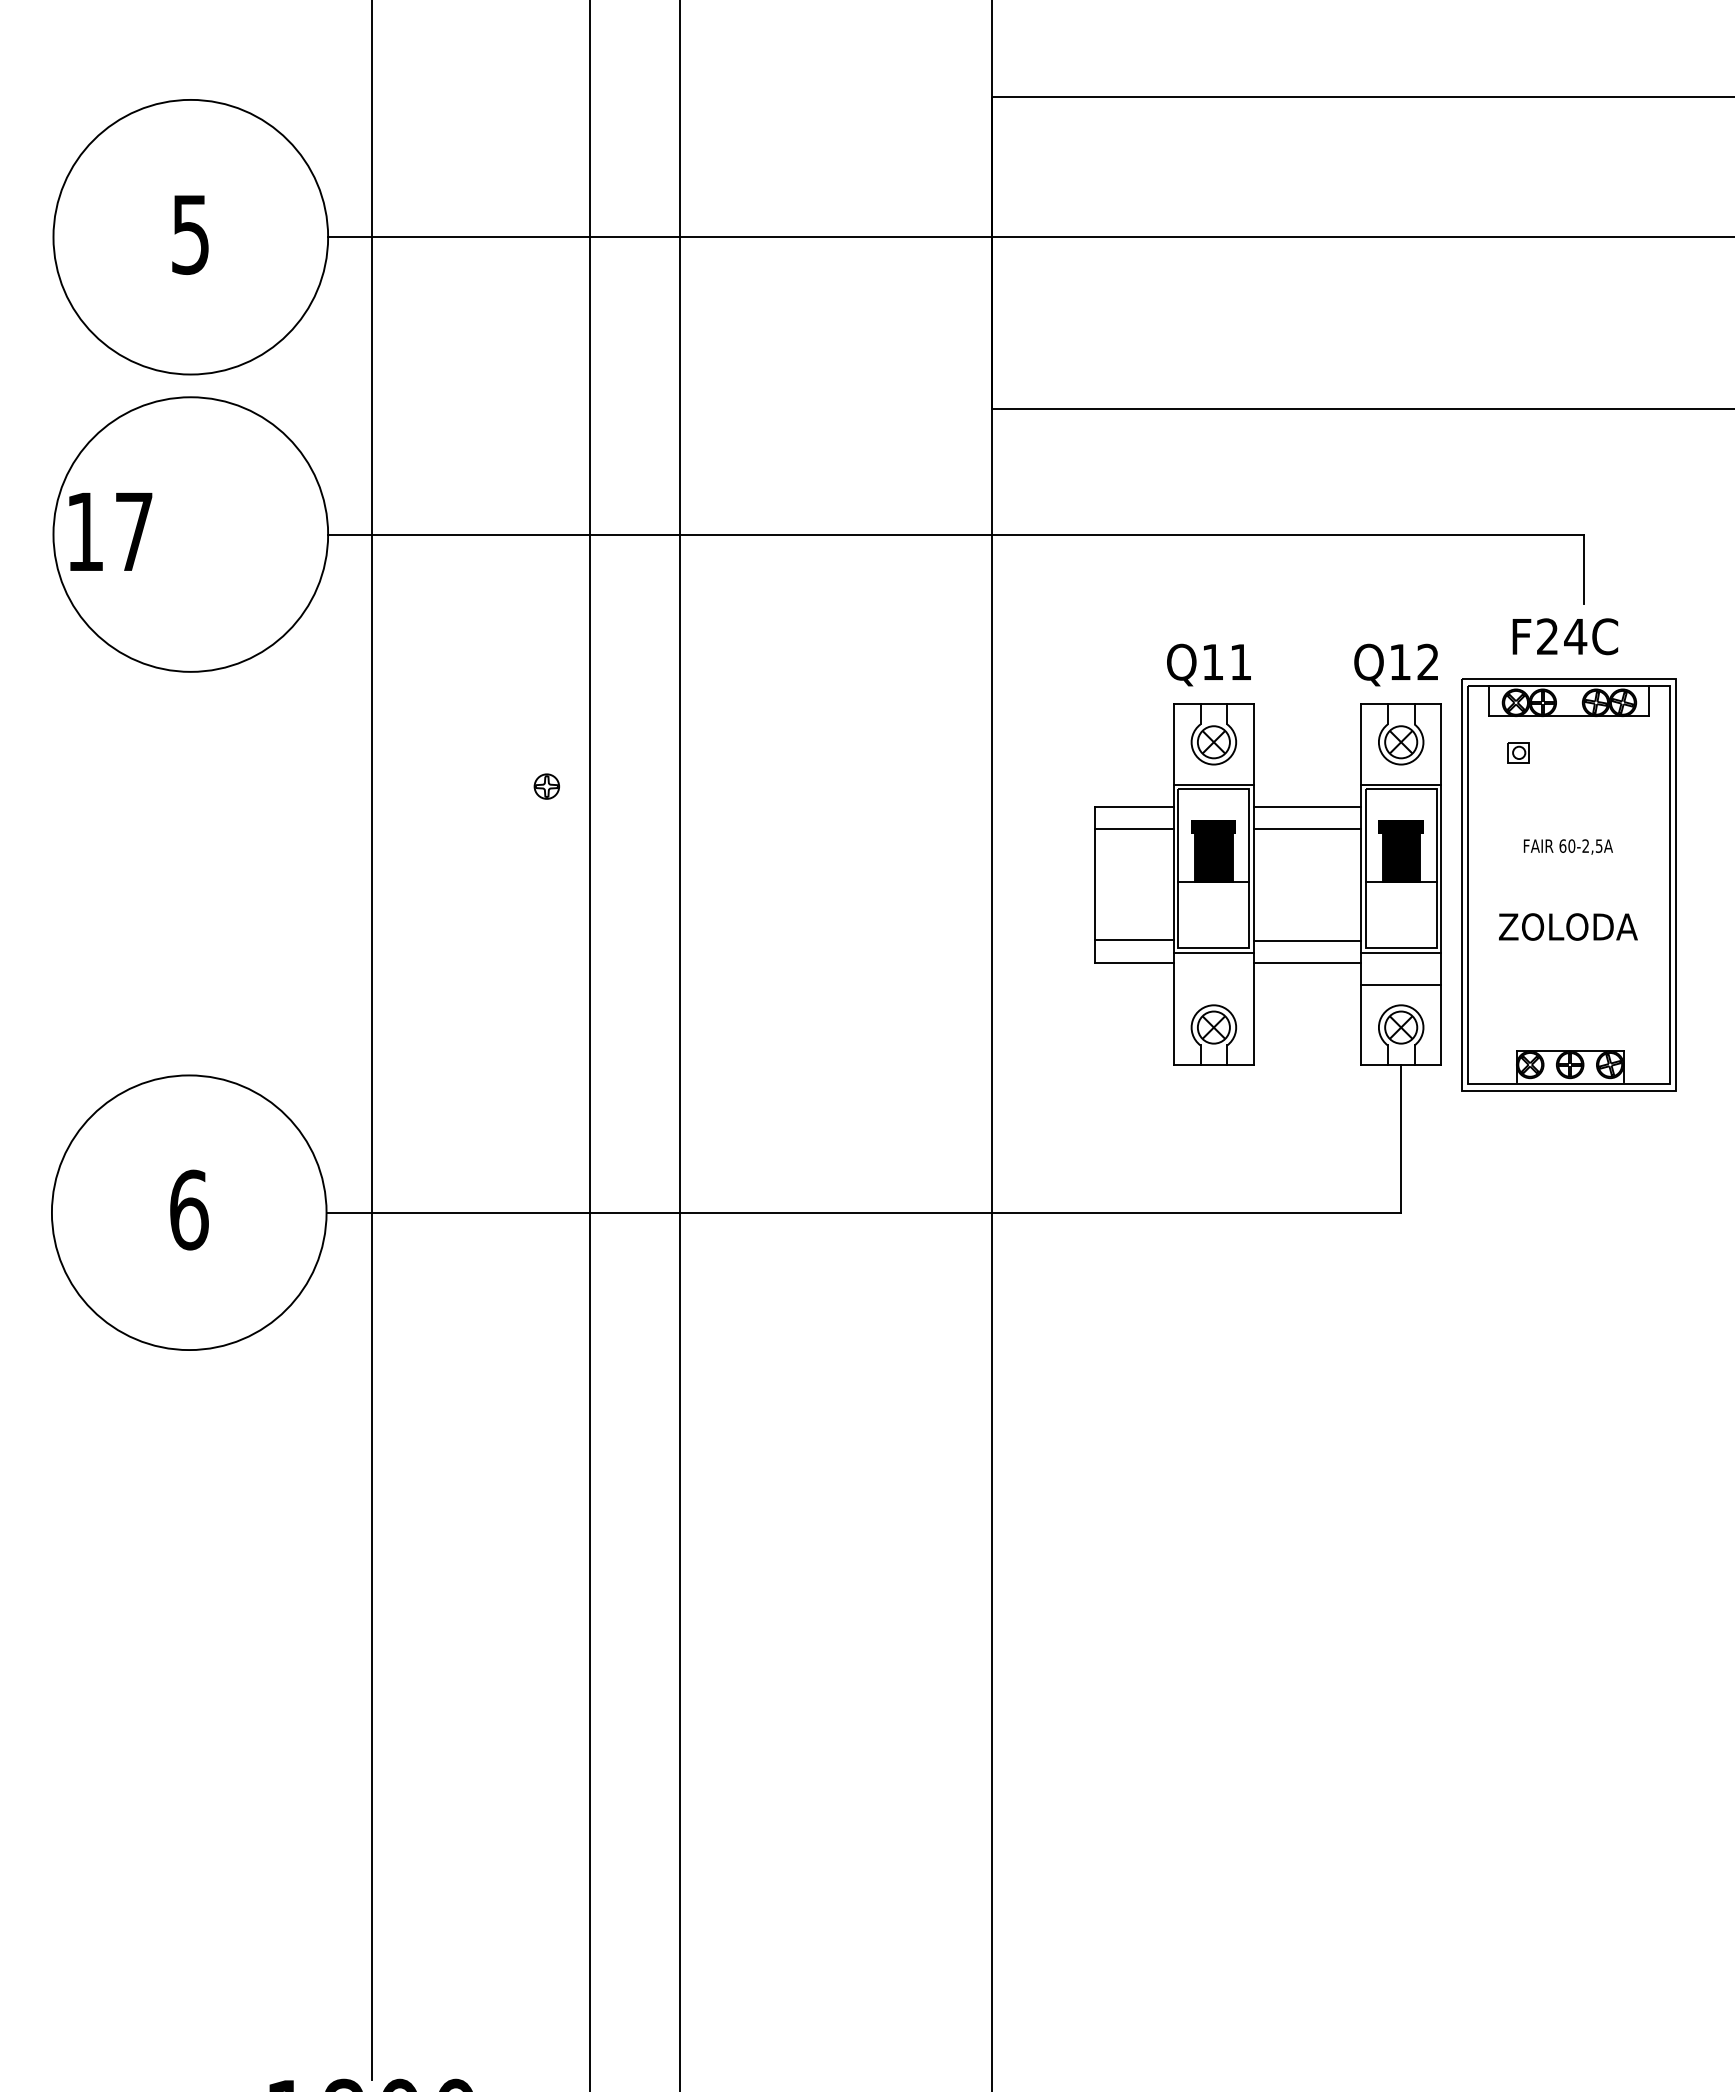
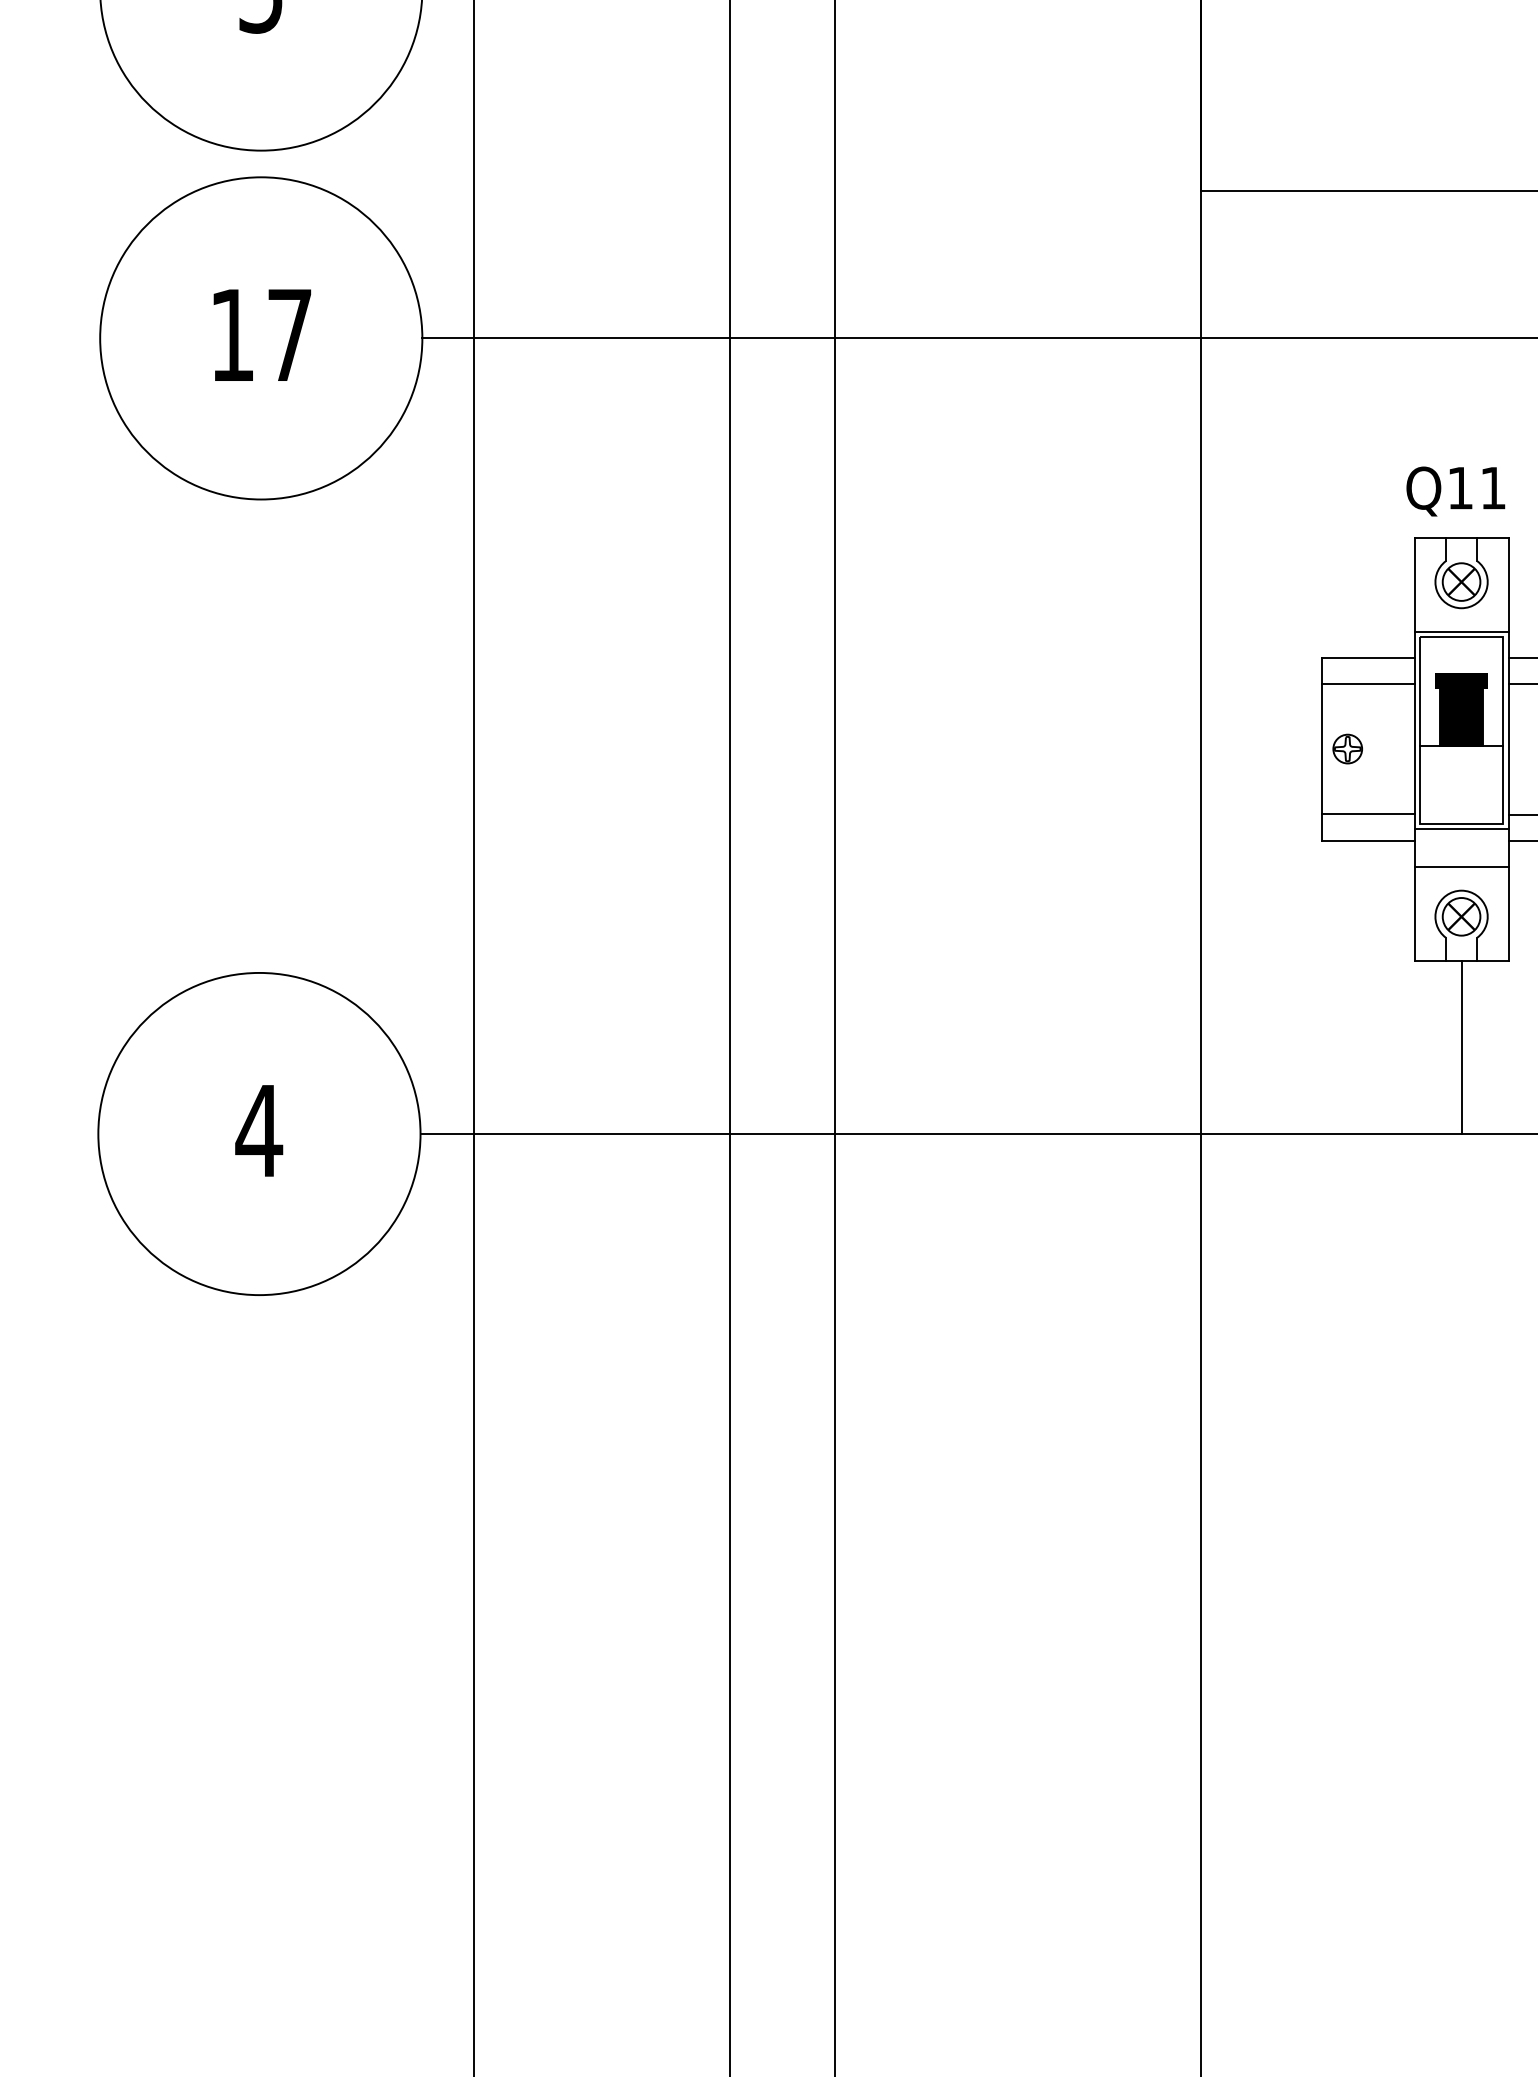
text: (110, 531) -> (262, 334), moved
part: (546, 786) -> (1347, 748), moved
line: (1213, 985) -> (1461, 867), added
line: (1213, 1138) -> (1461, 1046), added
text: (188, 1209) -> (258, 1130), 6 -> 4

